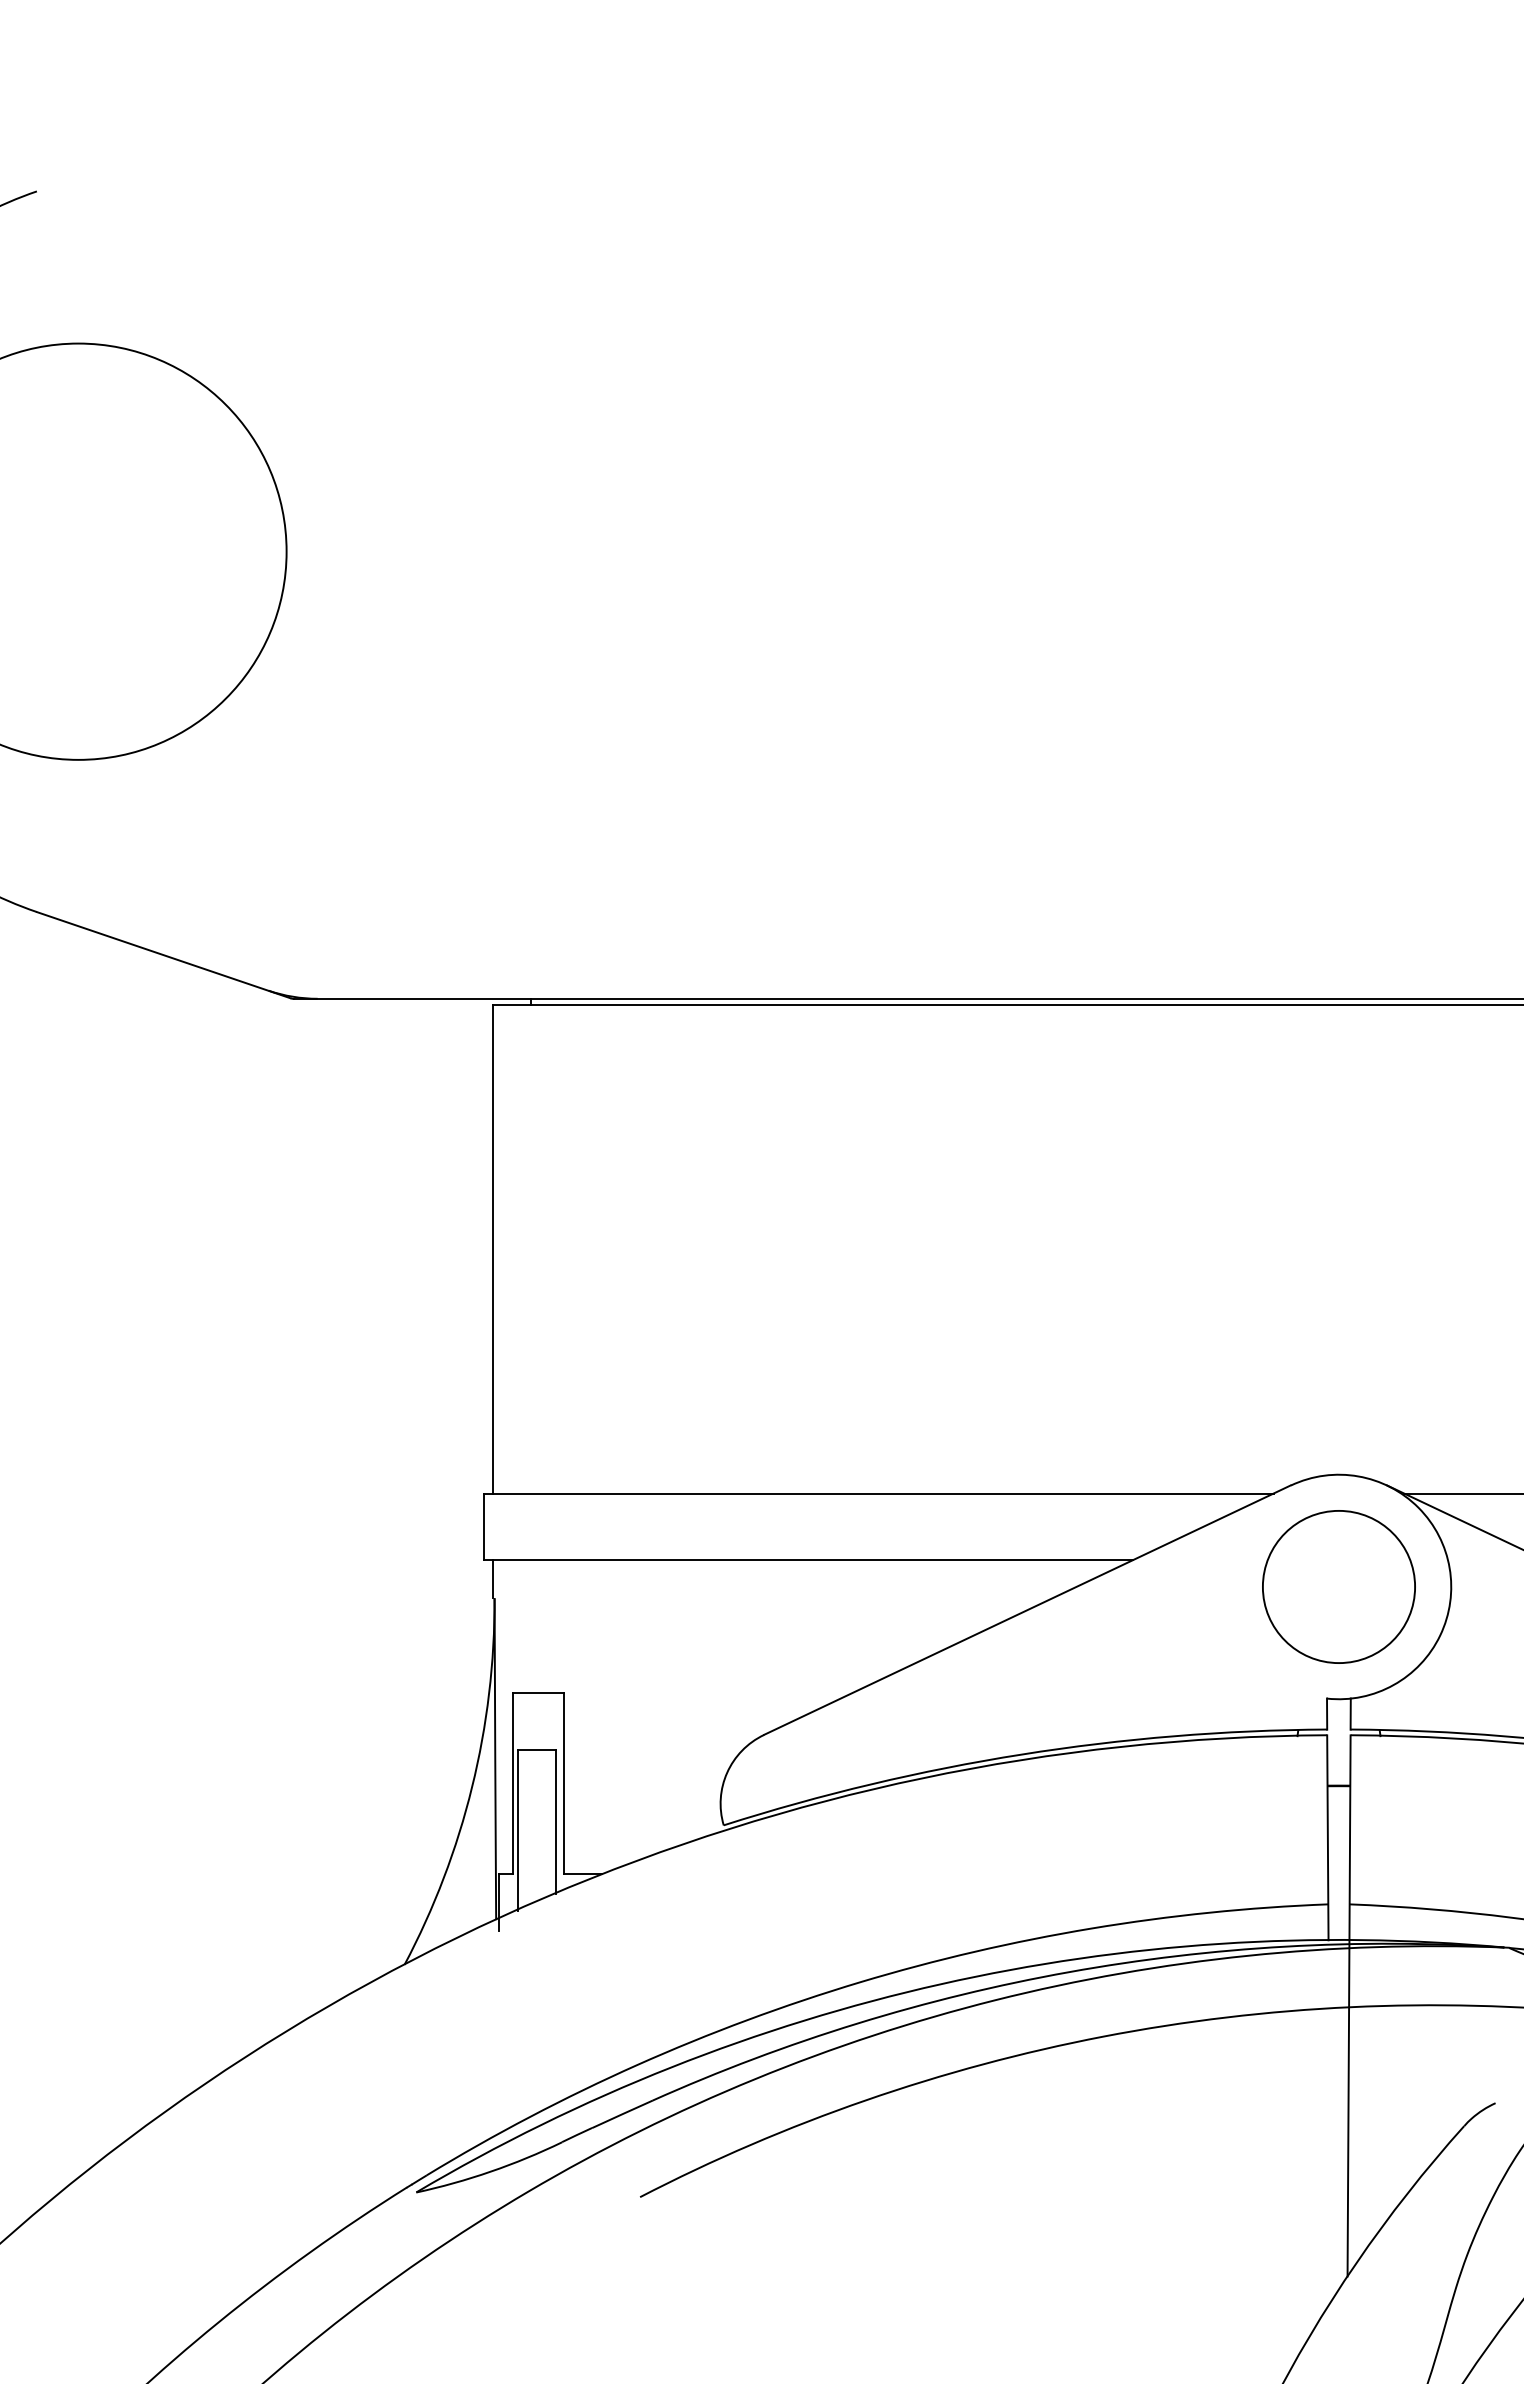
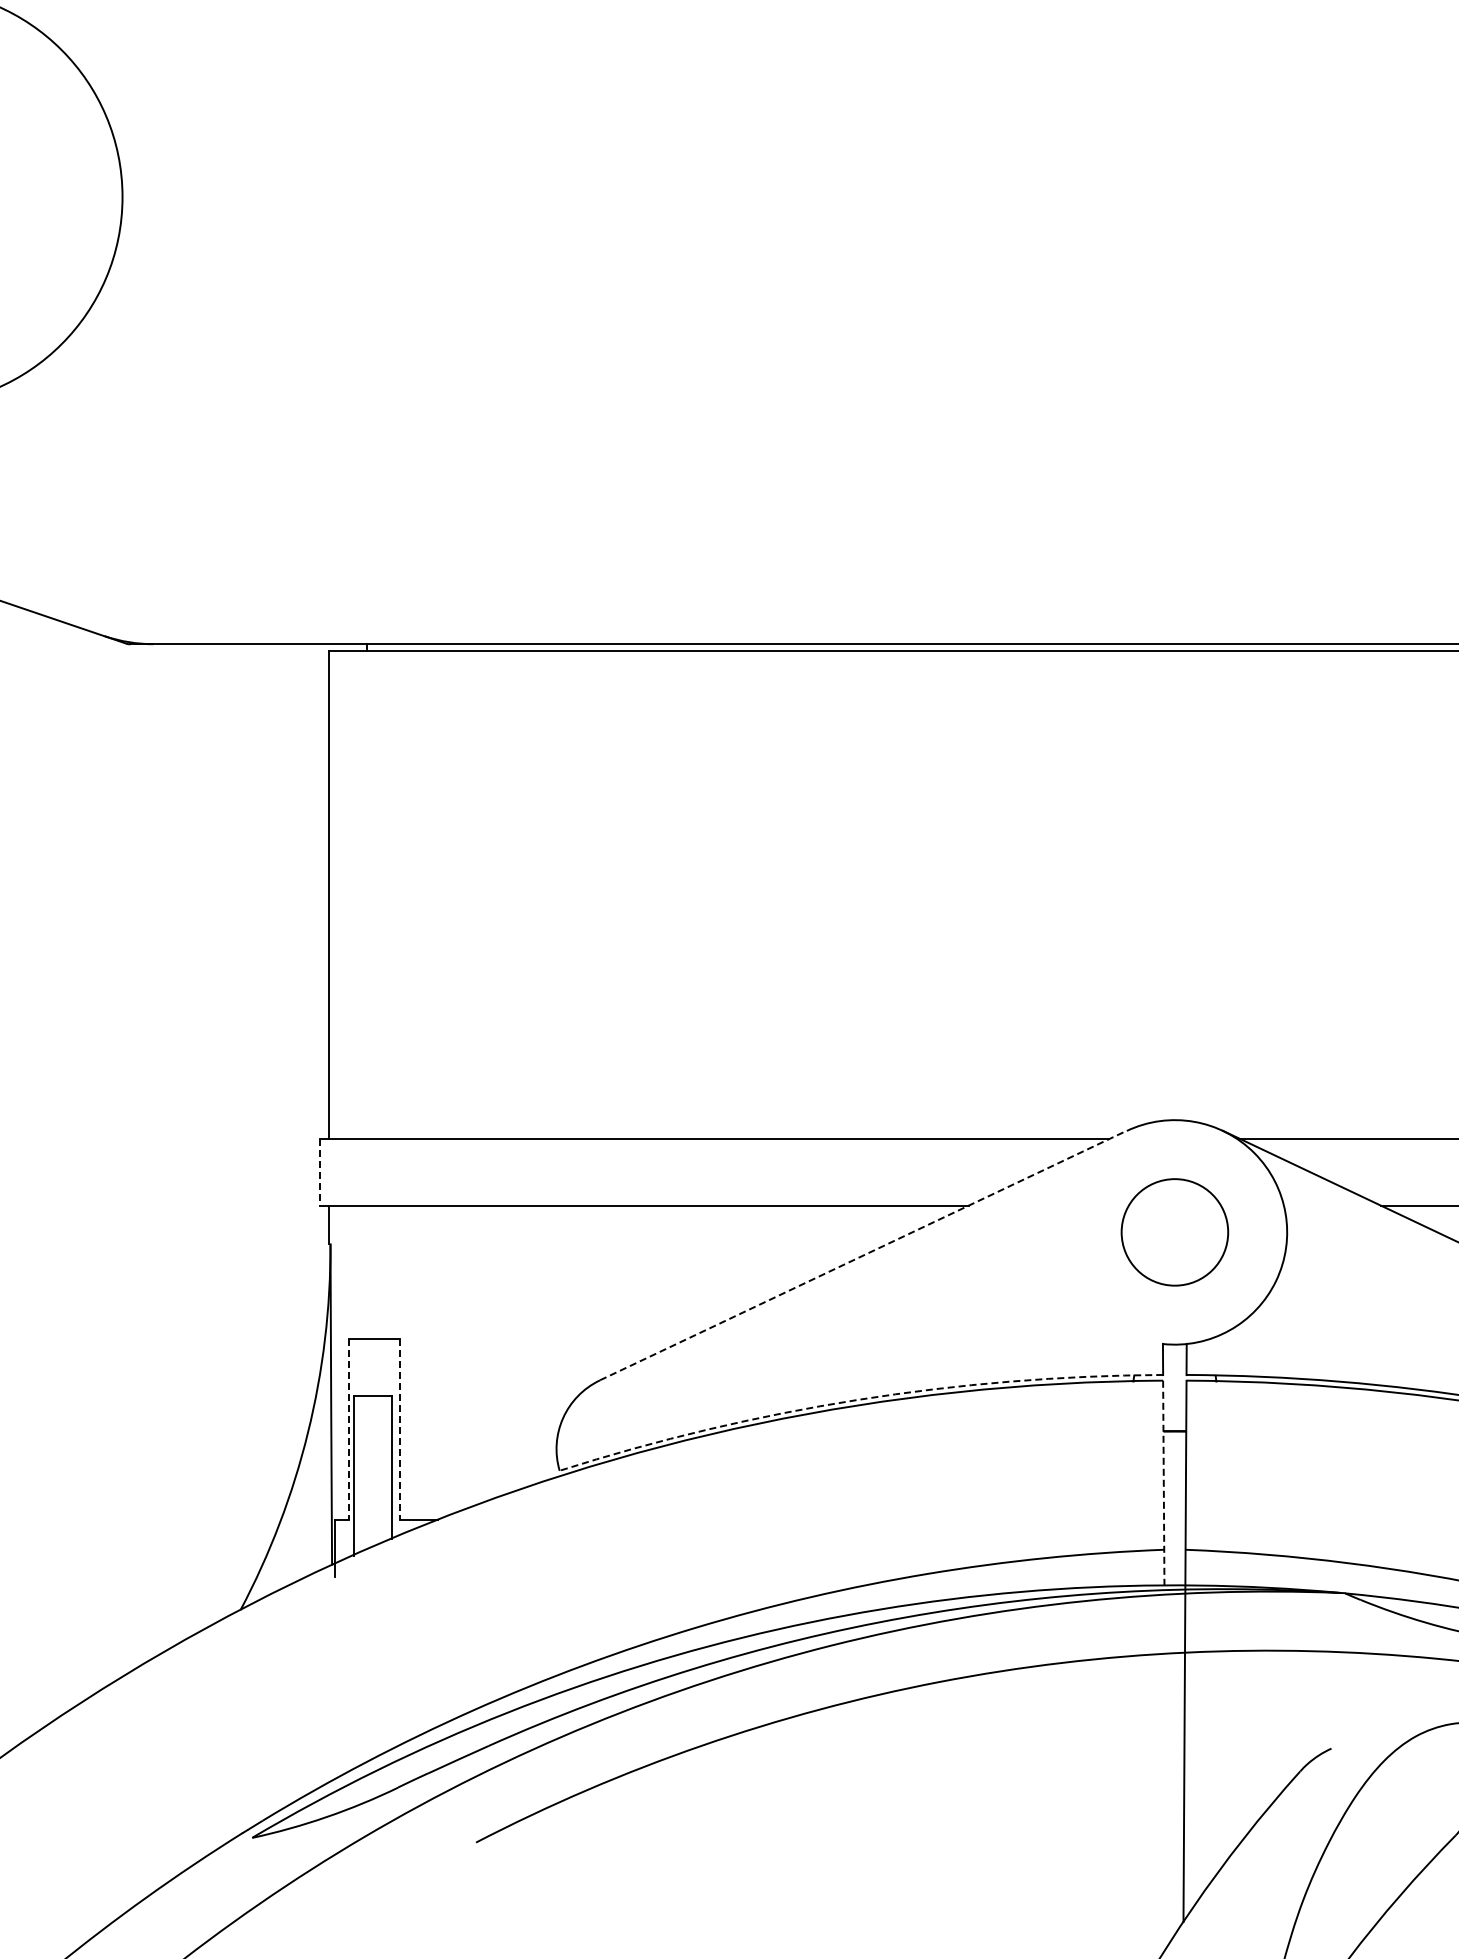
line: (483, 1527) -> (319, 1172), solid -> dashed
circle: (1338, 1586) -> (1174, 1231), size x0.7
line: (1027, 1609) -> (863, 1254), solid -> dashed
arc: (1021, 1754) -> (857, 1399), solid -> dashed
line: (513, 1784) -> (349, 1429), solid -> dashed
line: (563, 1784) -> (399, 1429), solid -> dashed
line: (1327, 1838) -> (1163, 1483), solid -> dashed

